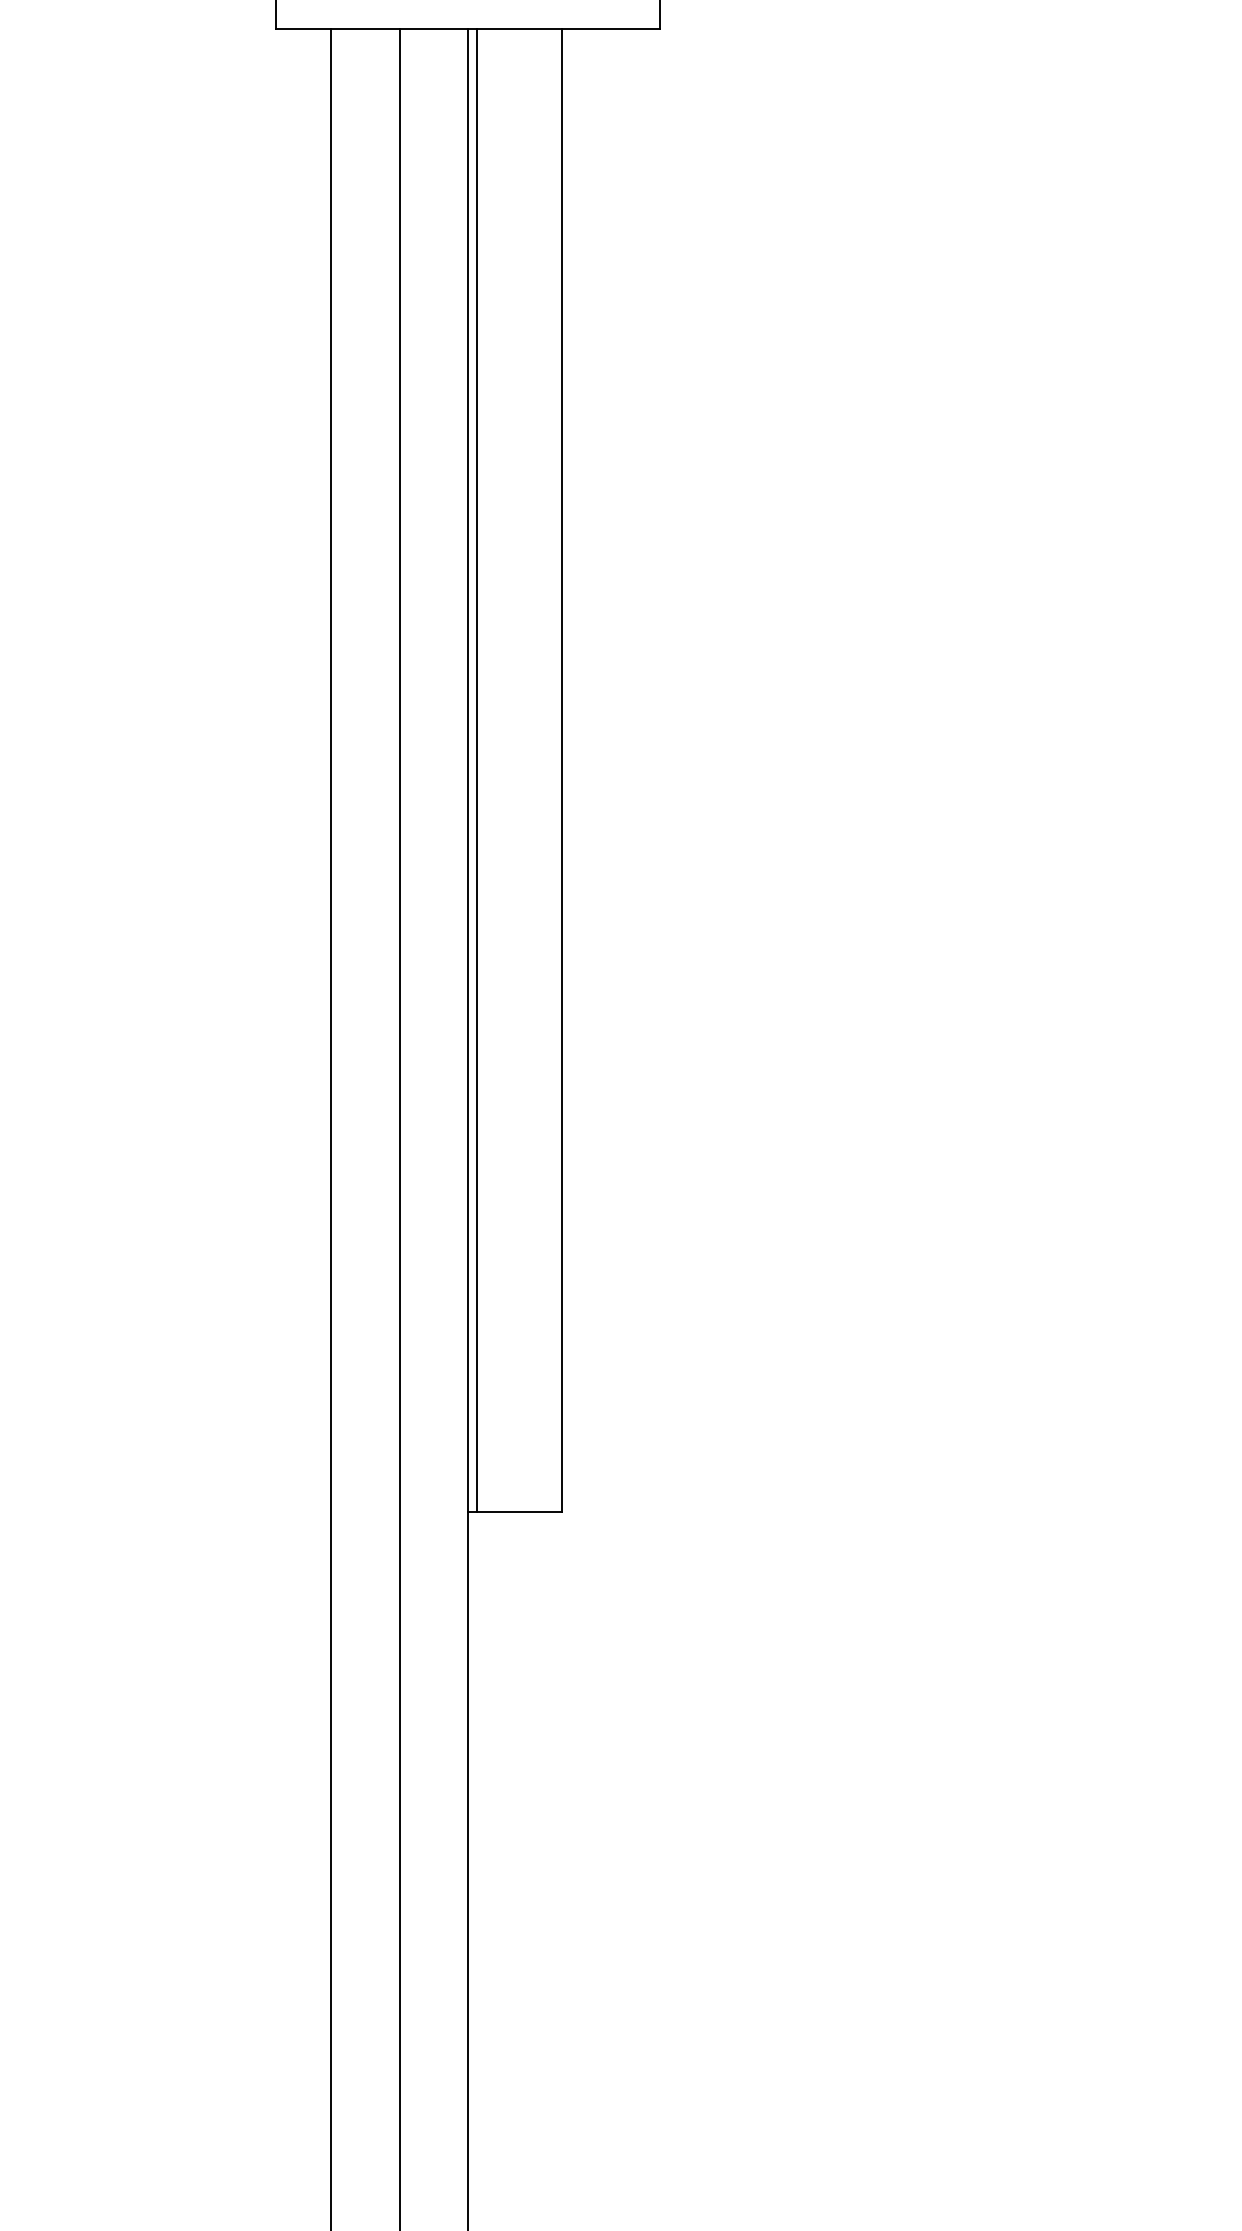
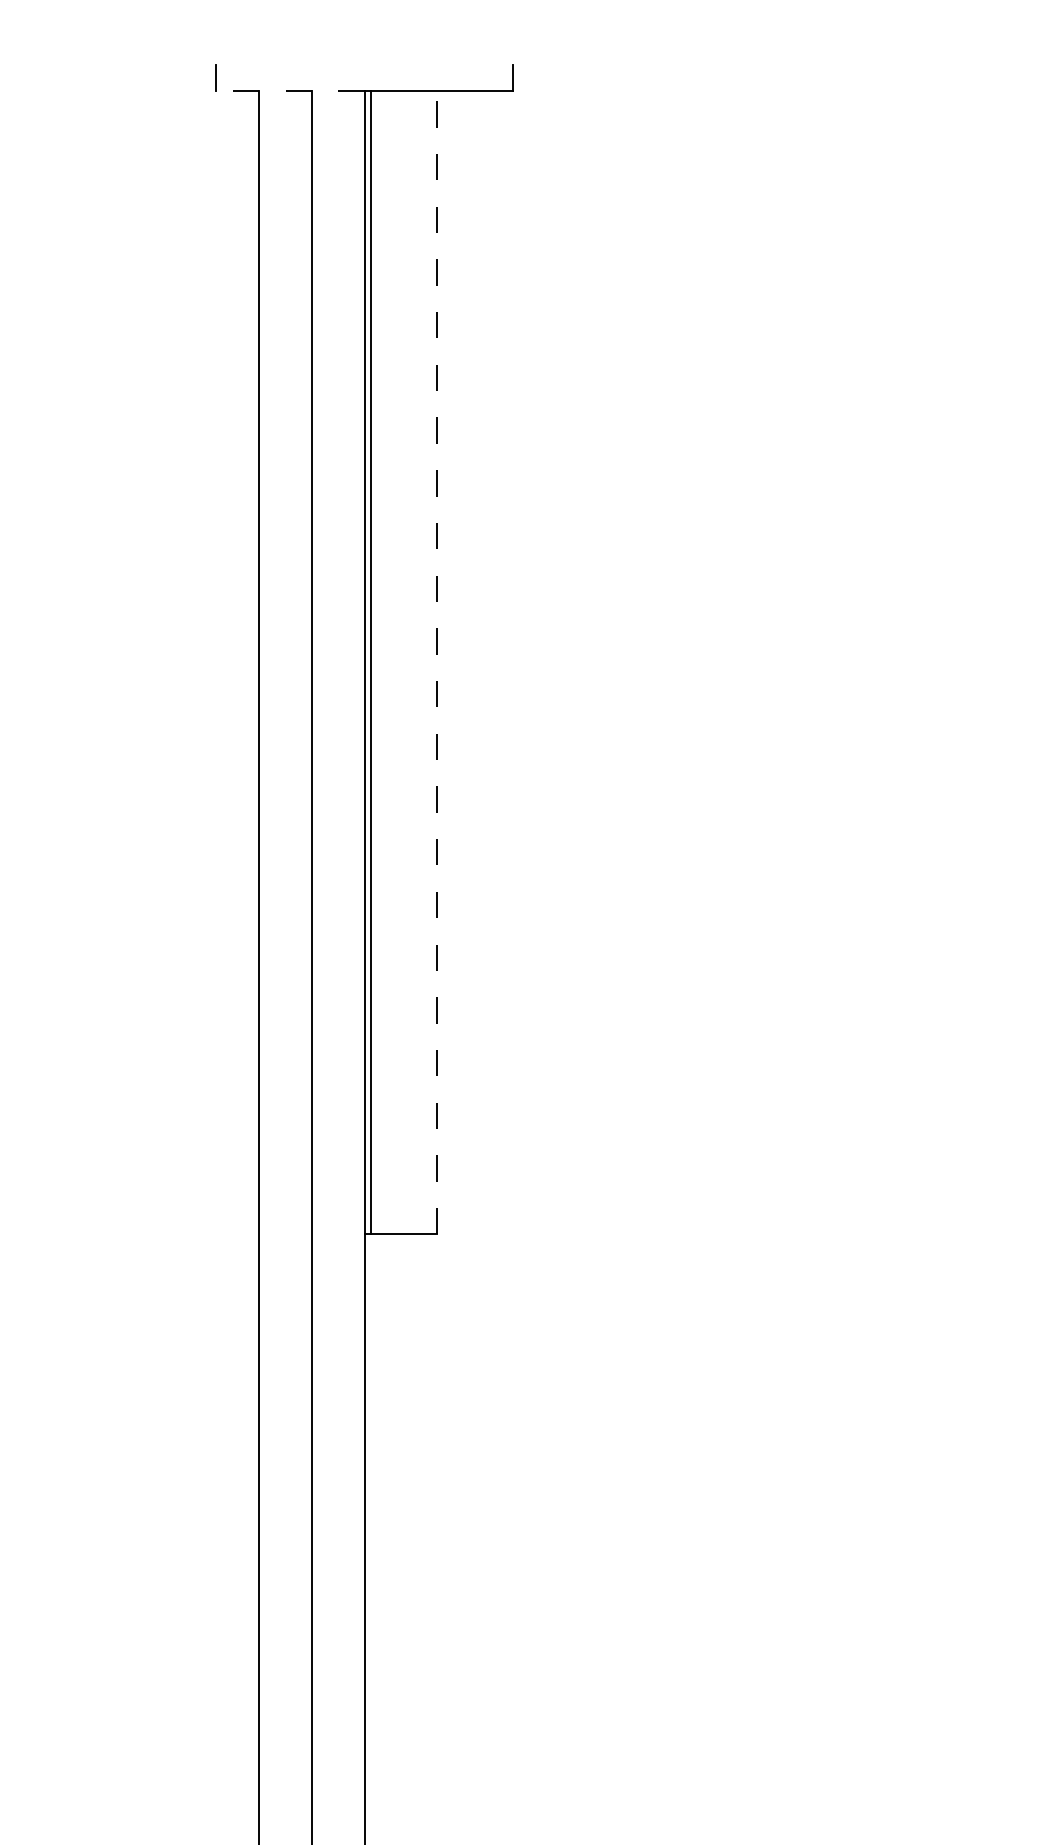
line: (371, 29) -> (290, 91), solid -> dashed
line: (562, 770) -> (437, 662), solid -> dashed

